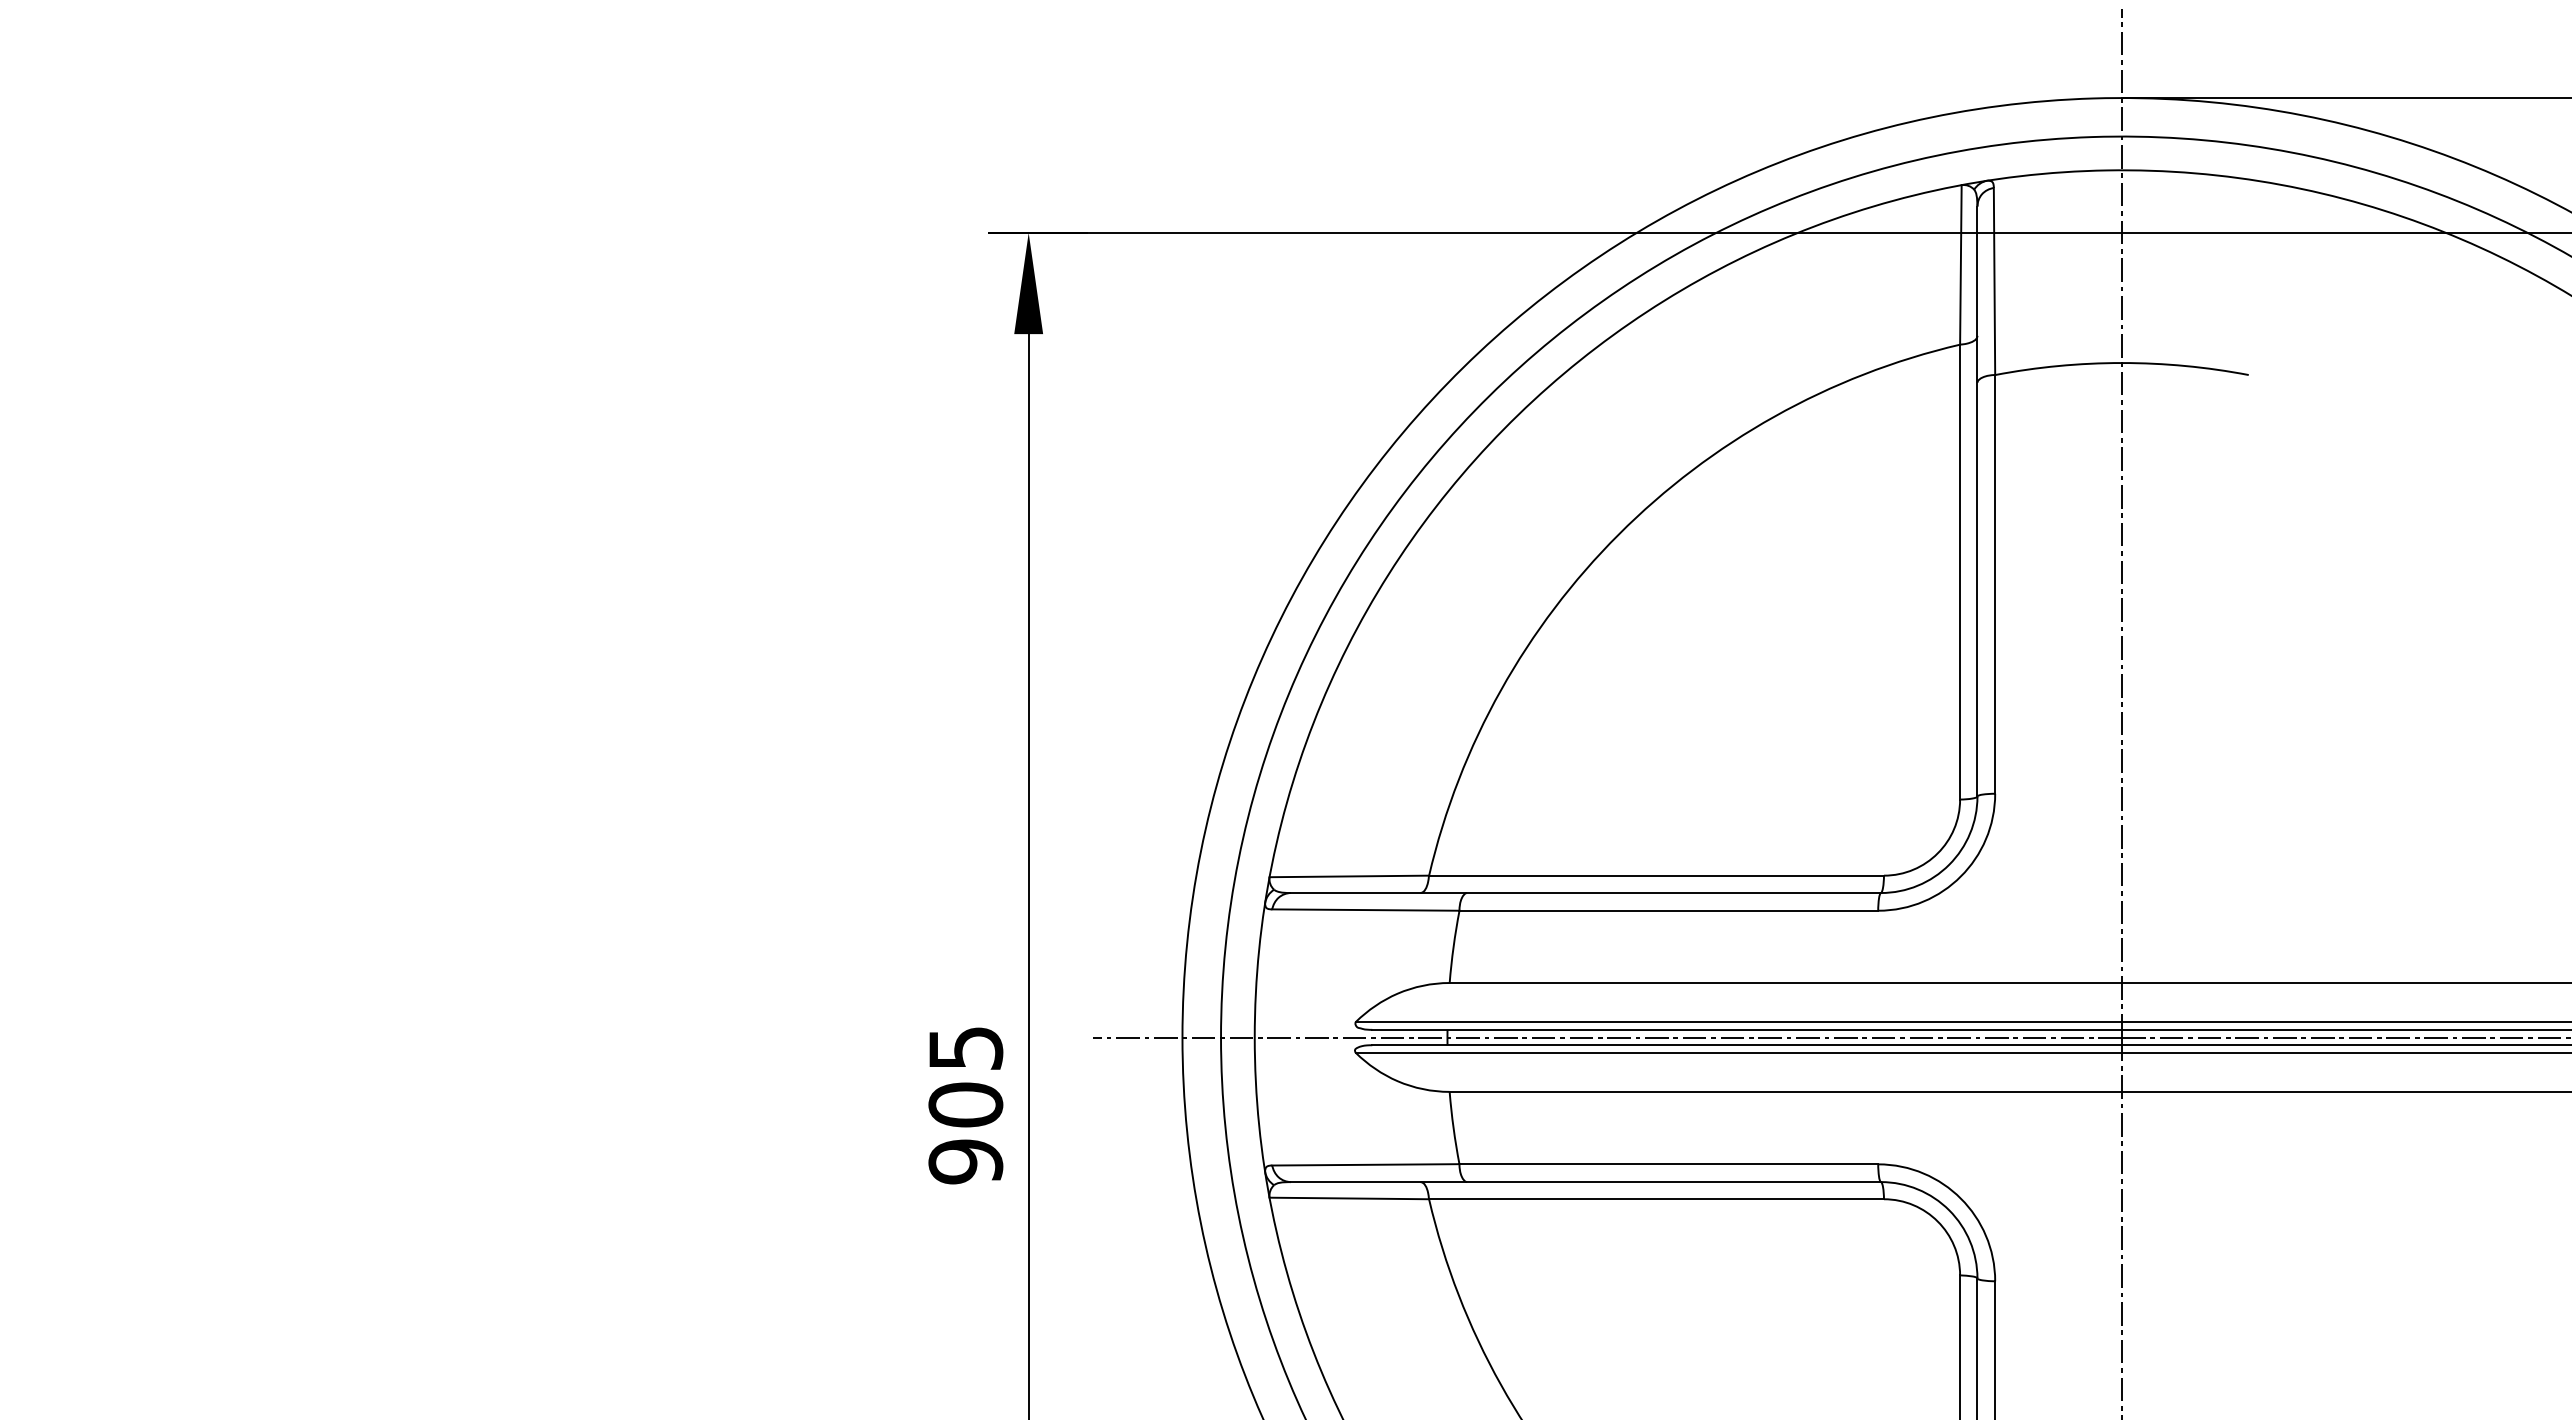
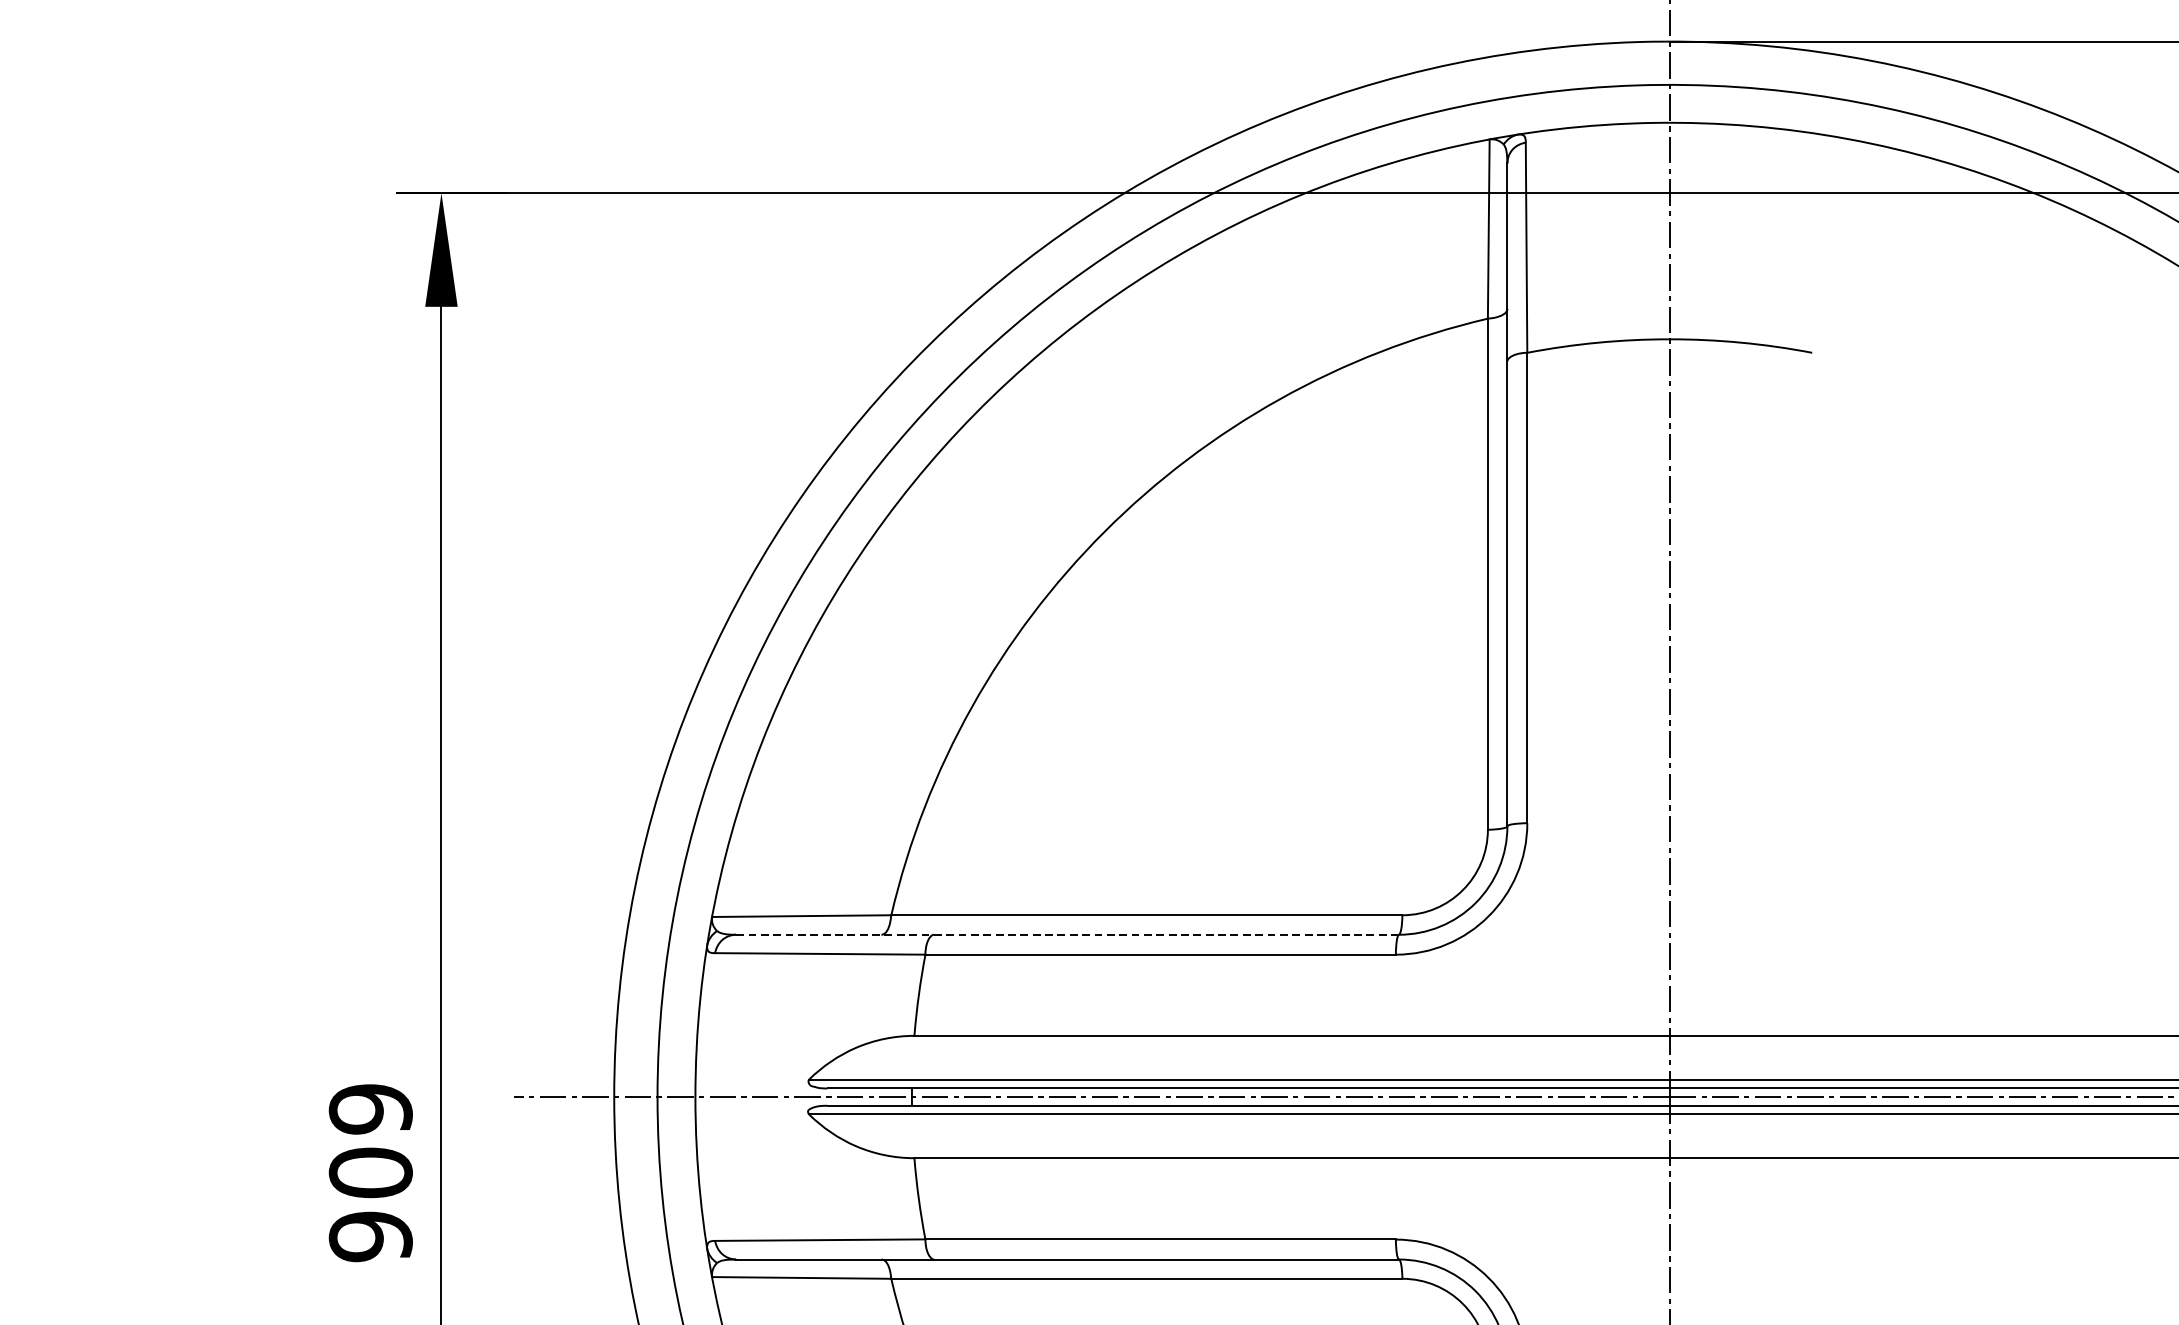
line: (1586, 893) -> (1068, 935), solid -> dashed
text: (965, 1048) -> (370, 1109), 905 -> 909

